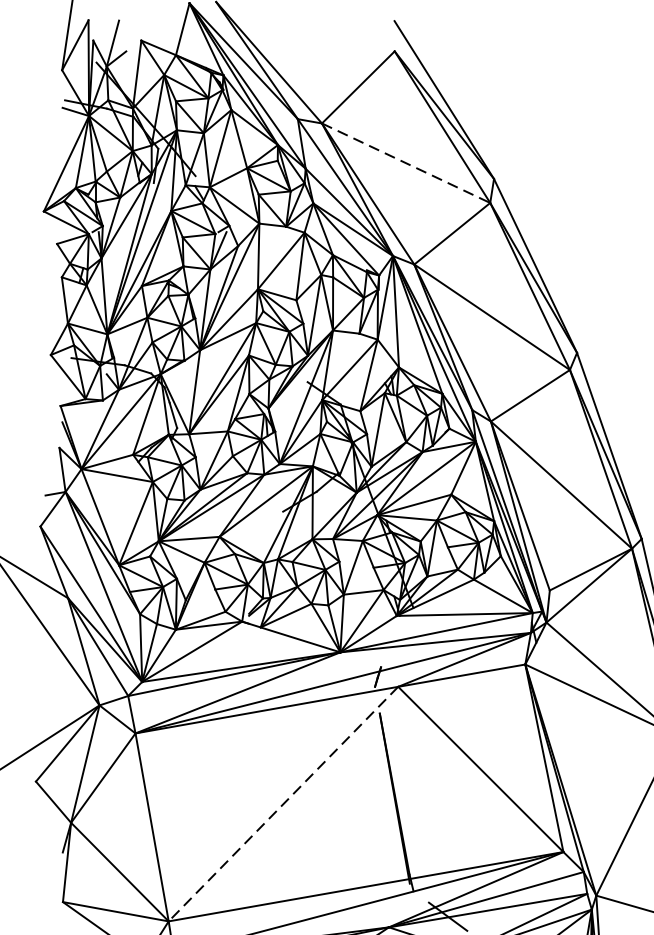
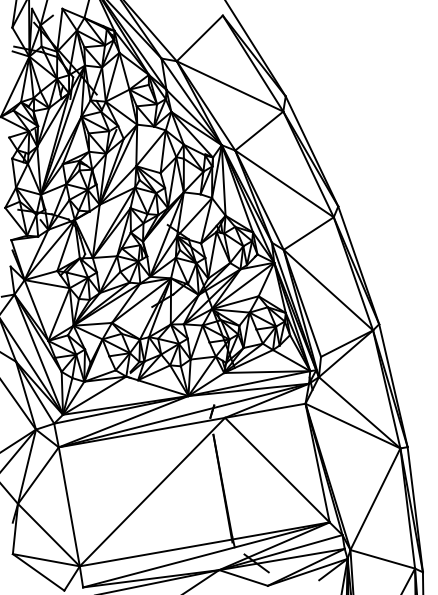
line: (406, 163) -> (230, 86), dashed -> solid
line: (283, 804) -> (152, 492), dashed -> solid

